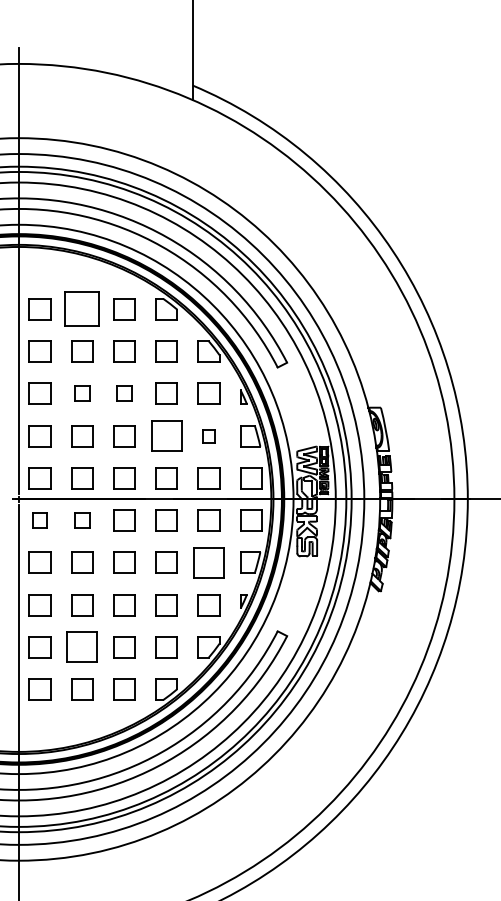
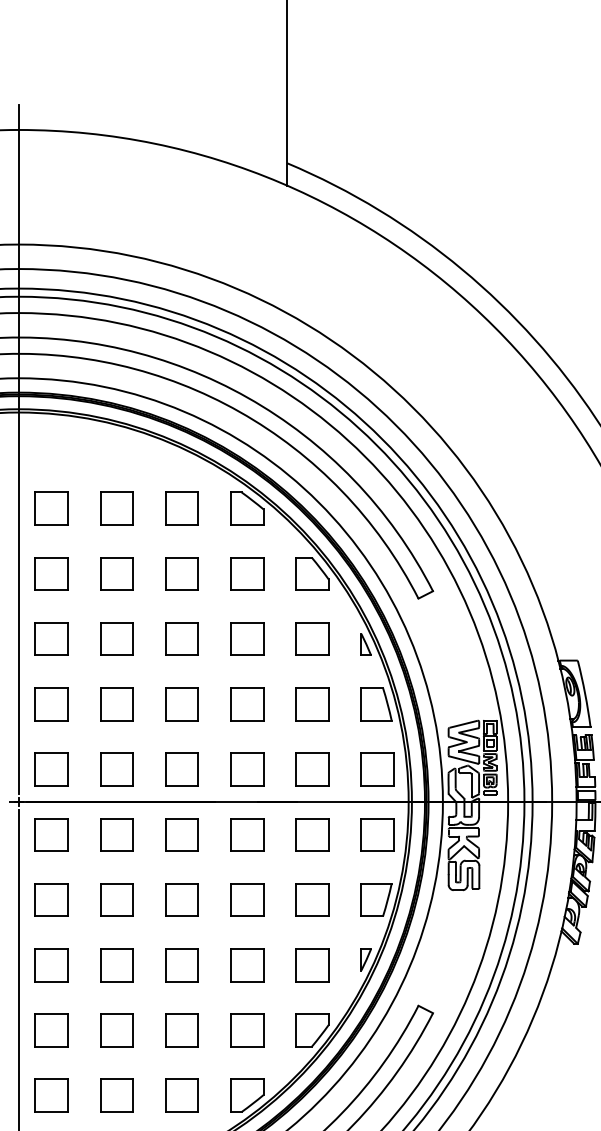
part: (82, 309) -> (117, 509), size x0.62
part: (82, 393) -> (117, 638), size x1.43
part: (124, 393) -> (181, 638), size x1.43
part: (166, 436) -> (246, 705), size x0.71
part: (208, 436) -> (311, 705), size x1.67
part: (39, 520) -> (50, 834), size x1.43
part: (82, 520) -> (117, 834), size x1.43
part: (208, 562) -> (311, 899), size x0.71
part: (82, 647) -> (117, 1030), size x0.71

